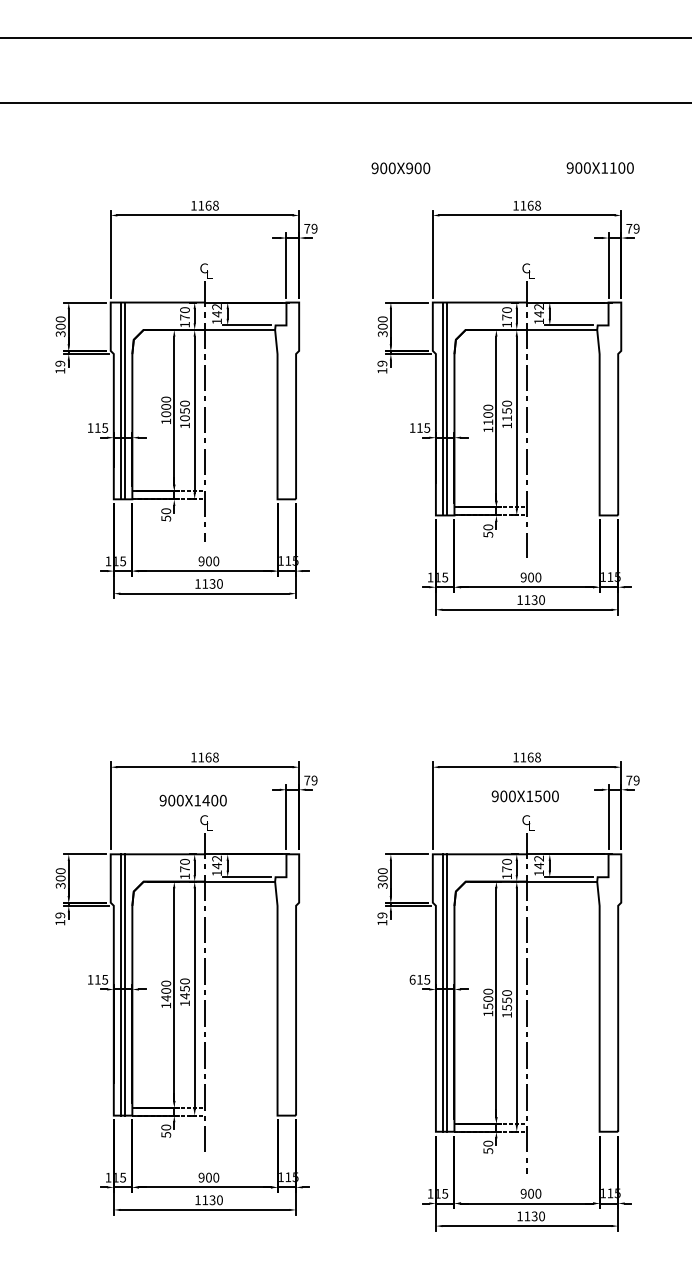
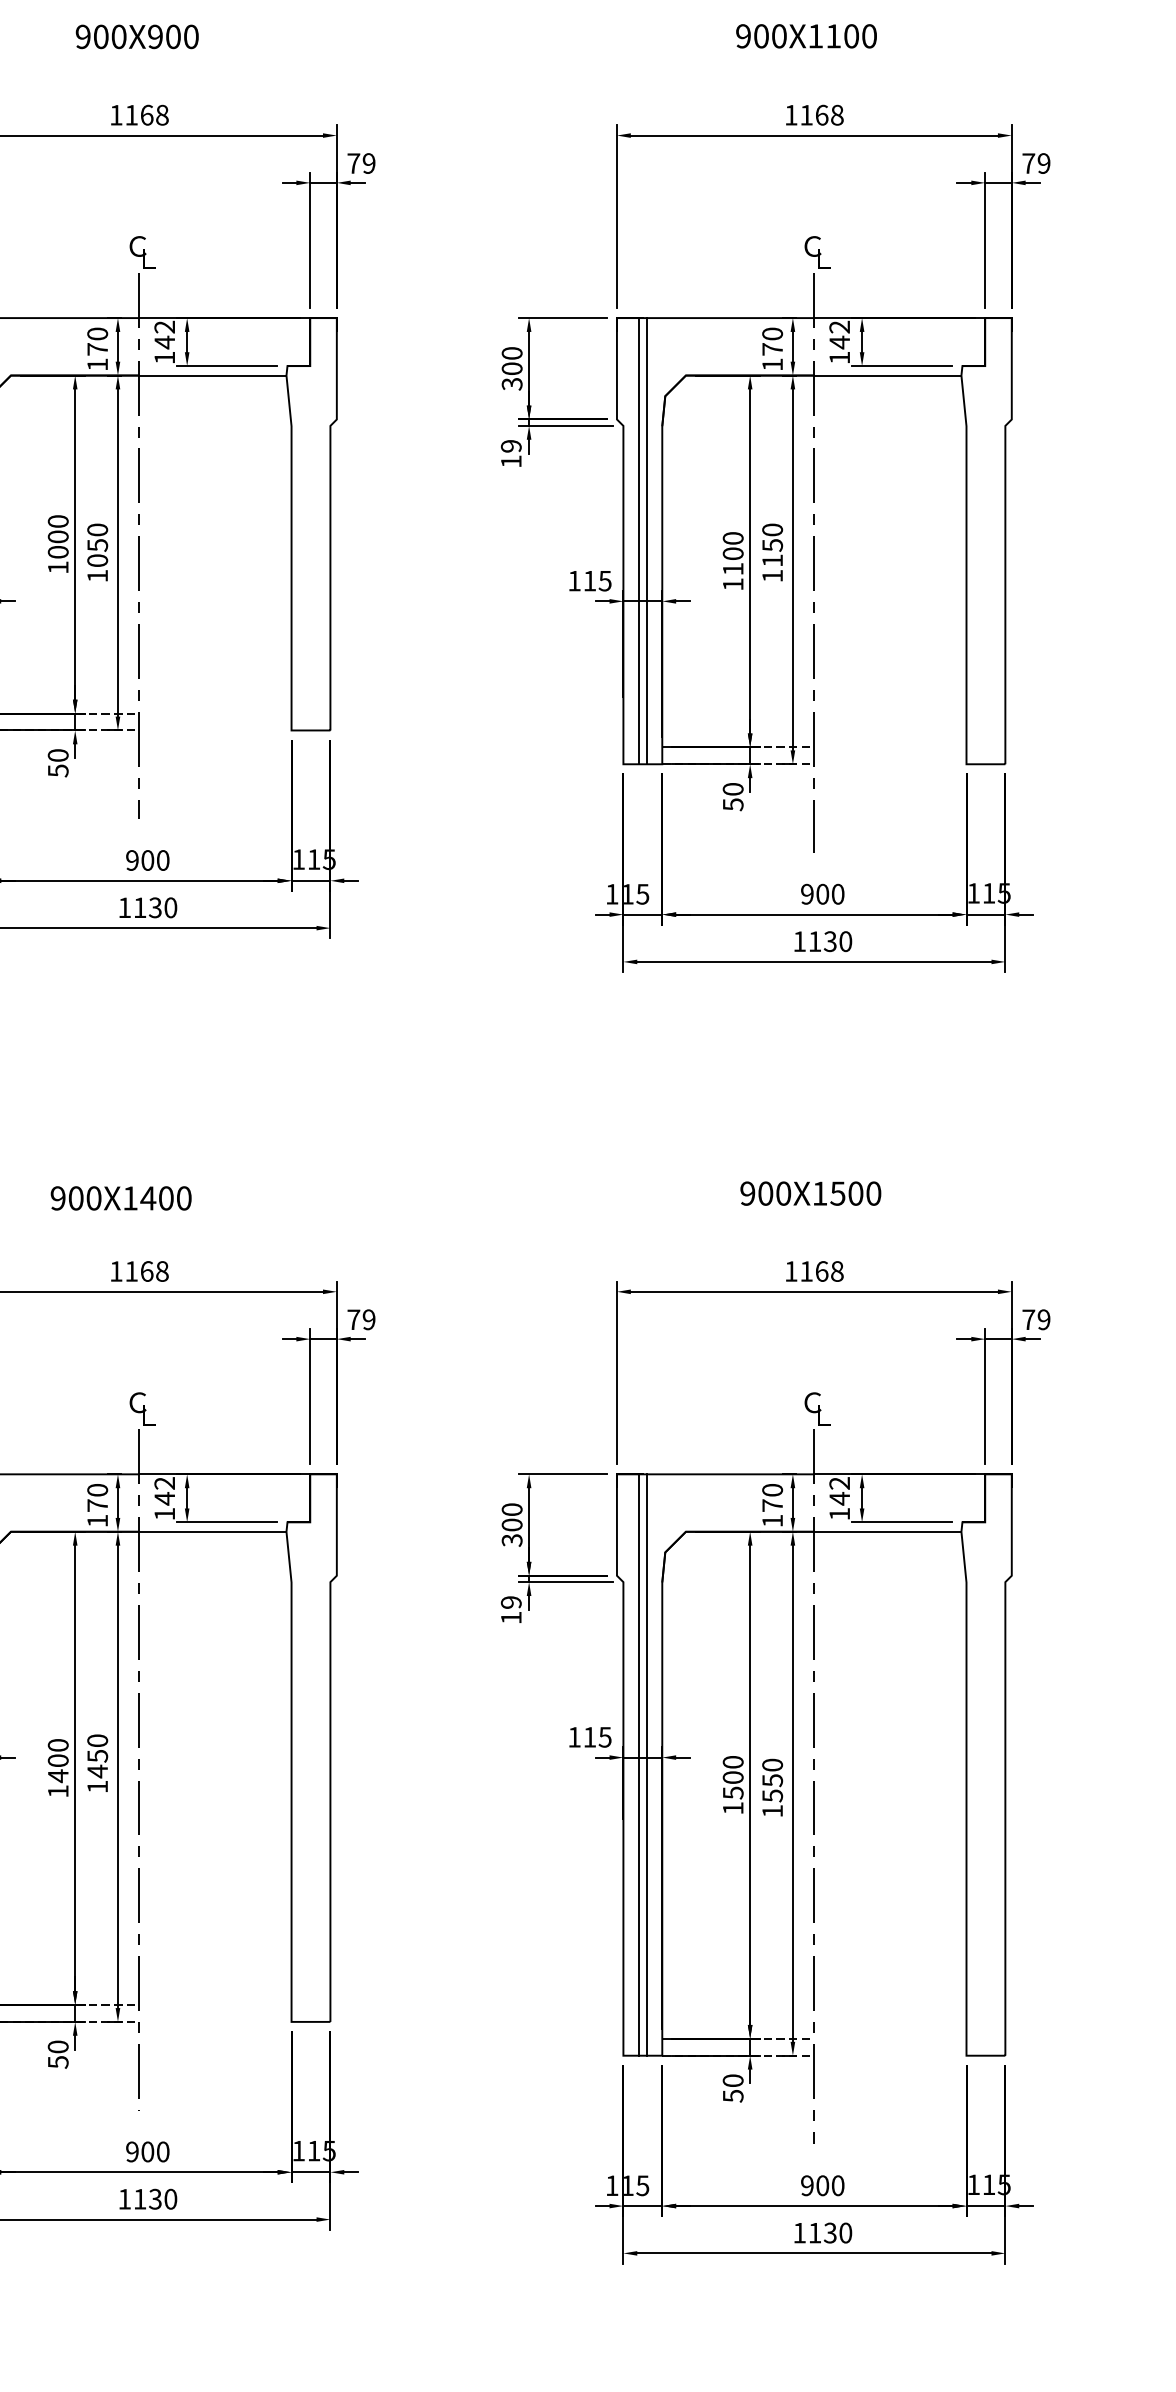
text: (599, 167) -> (804, 35), moved
text: (400, 168) -> (136, 37), moved
text: (524, 796) -> (809, 1193), moved
text: (192, 800) -> (119, 1198), moved
text: (412, 979) -> (574, 1736), 615 -> 115

